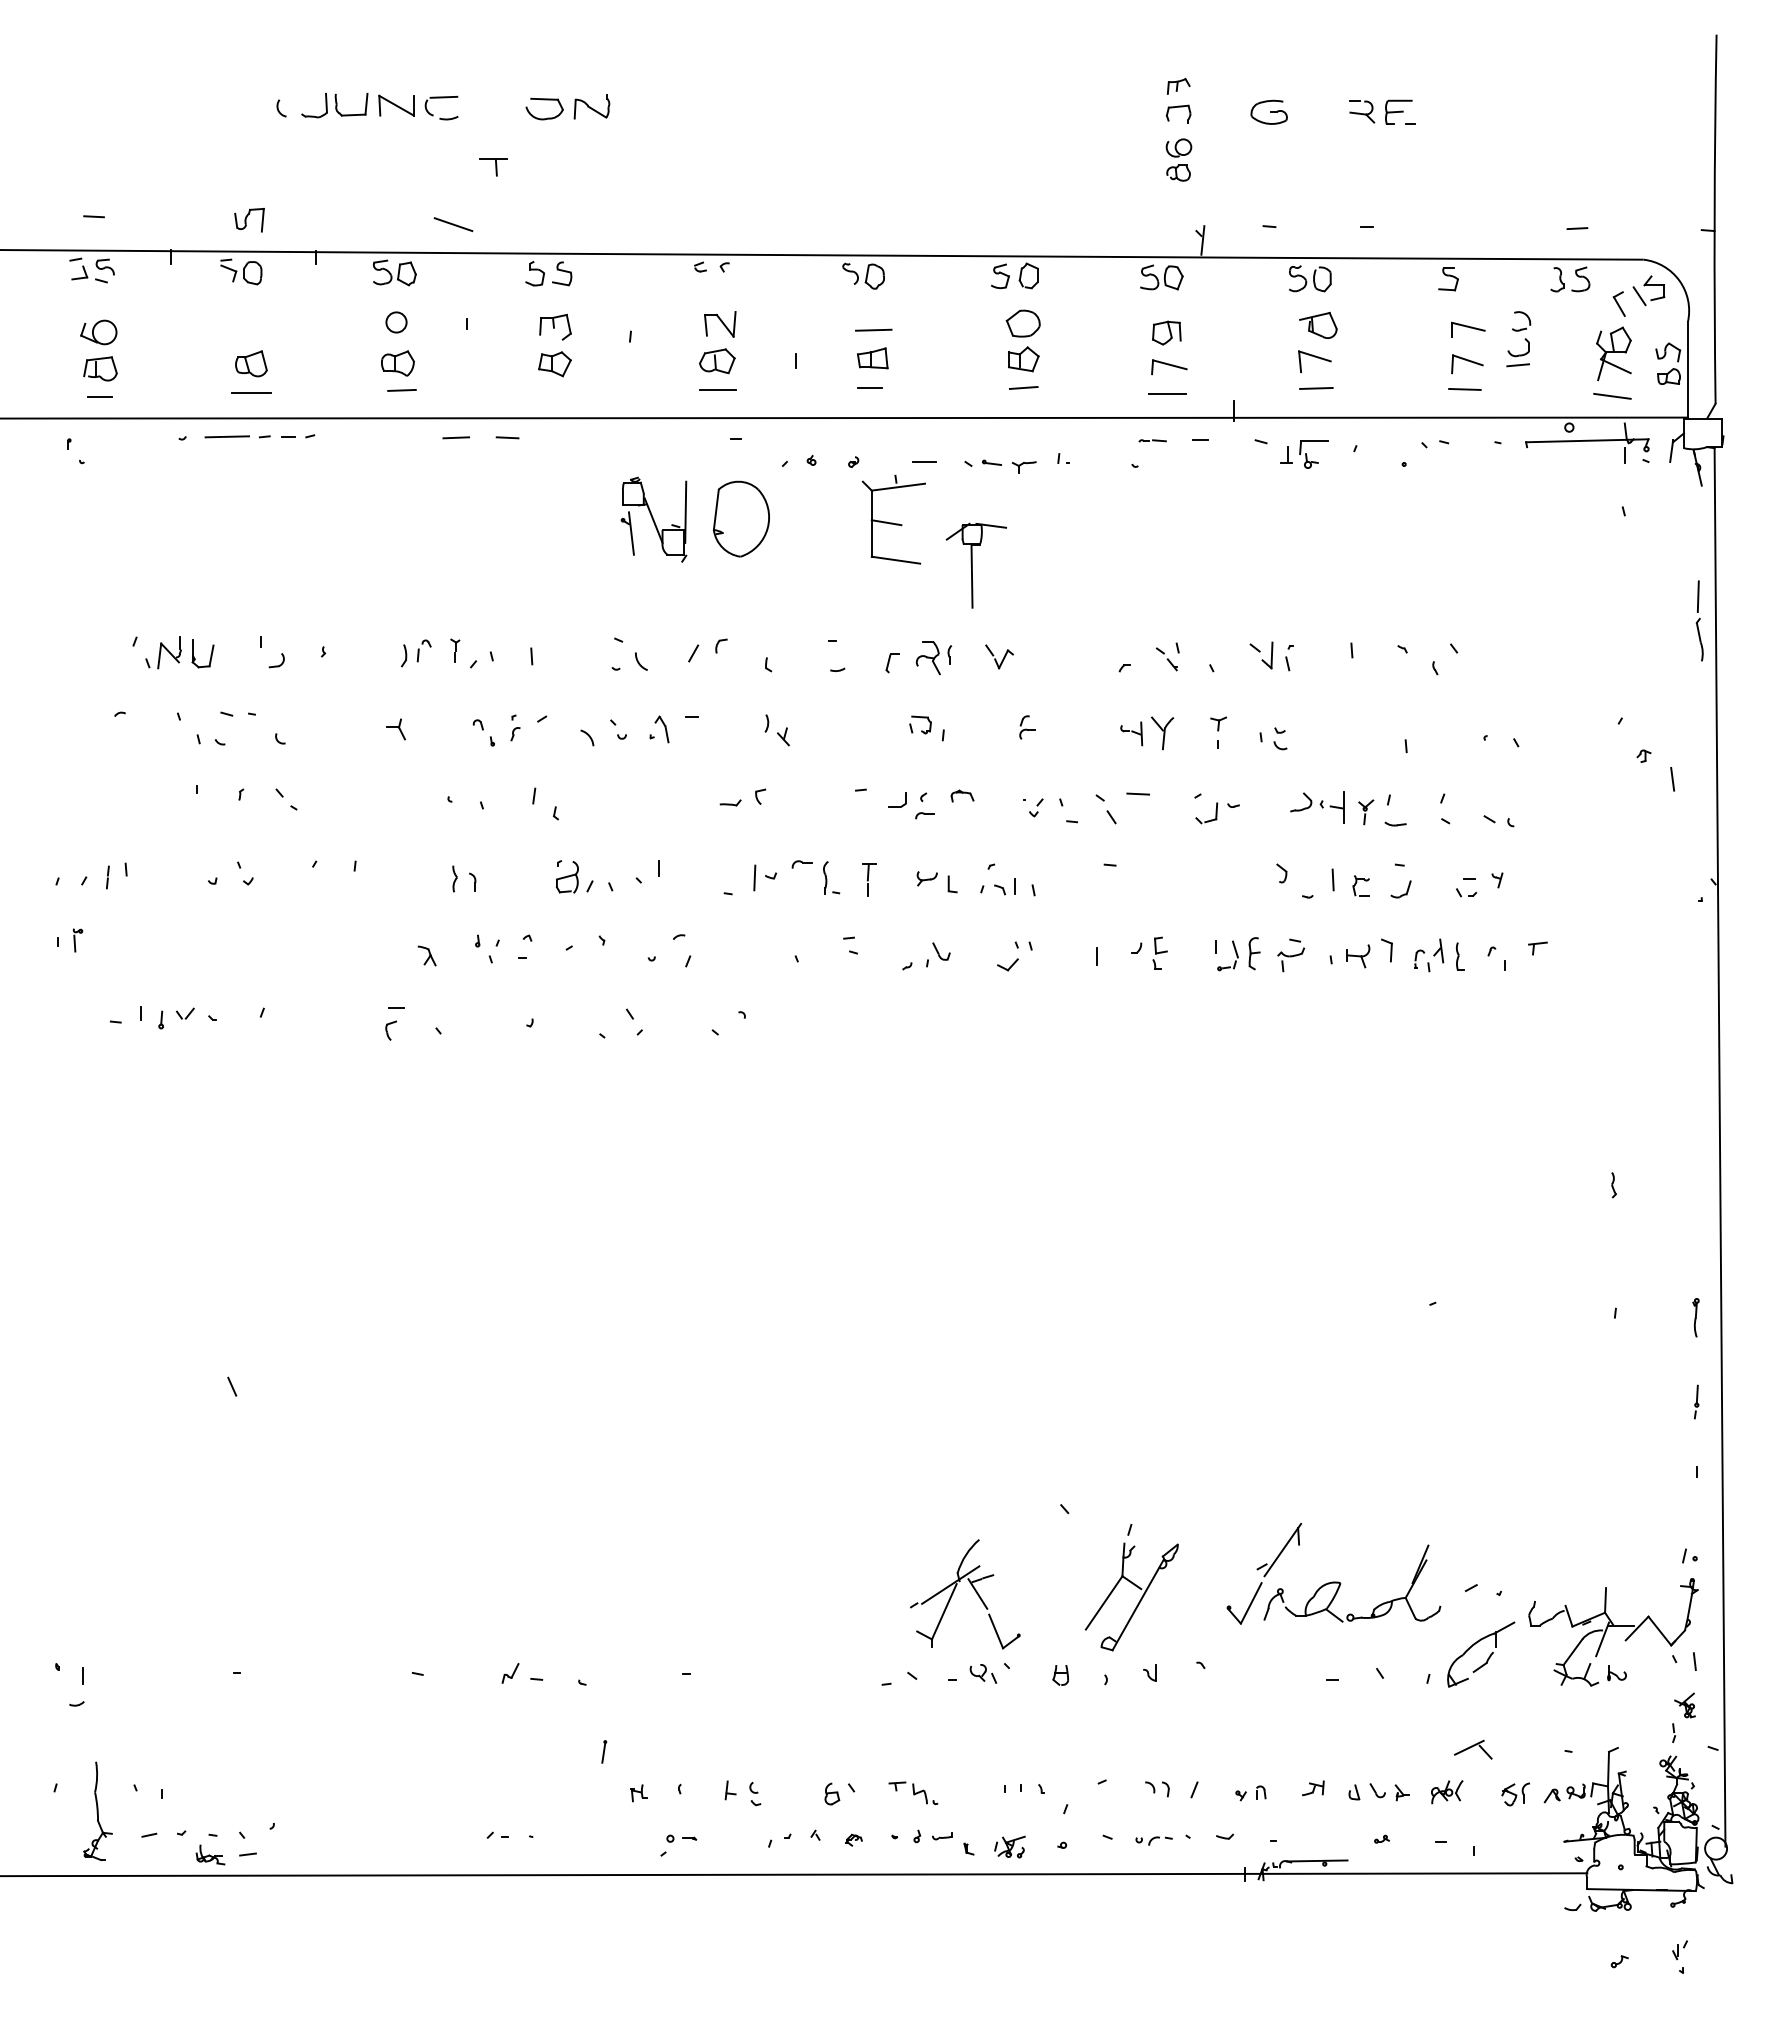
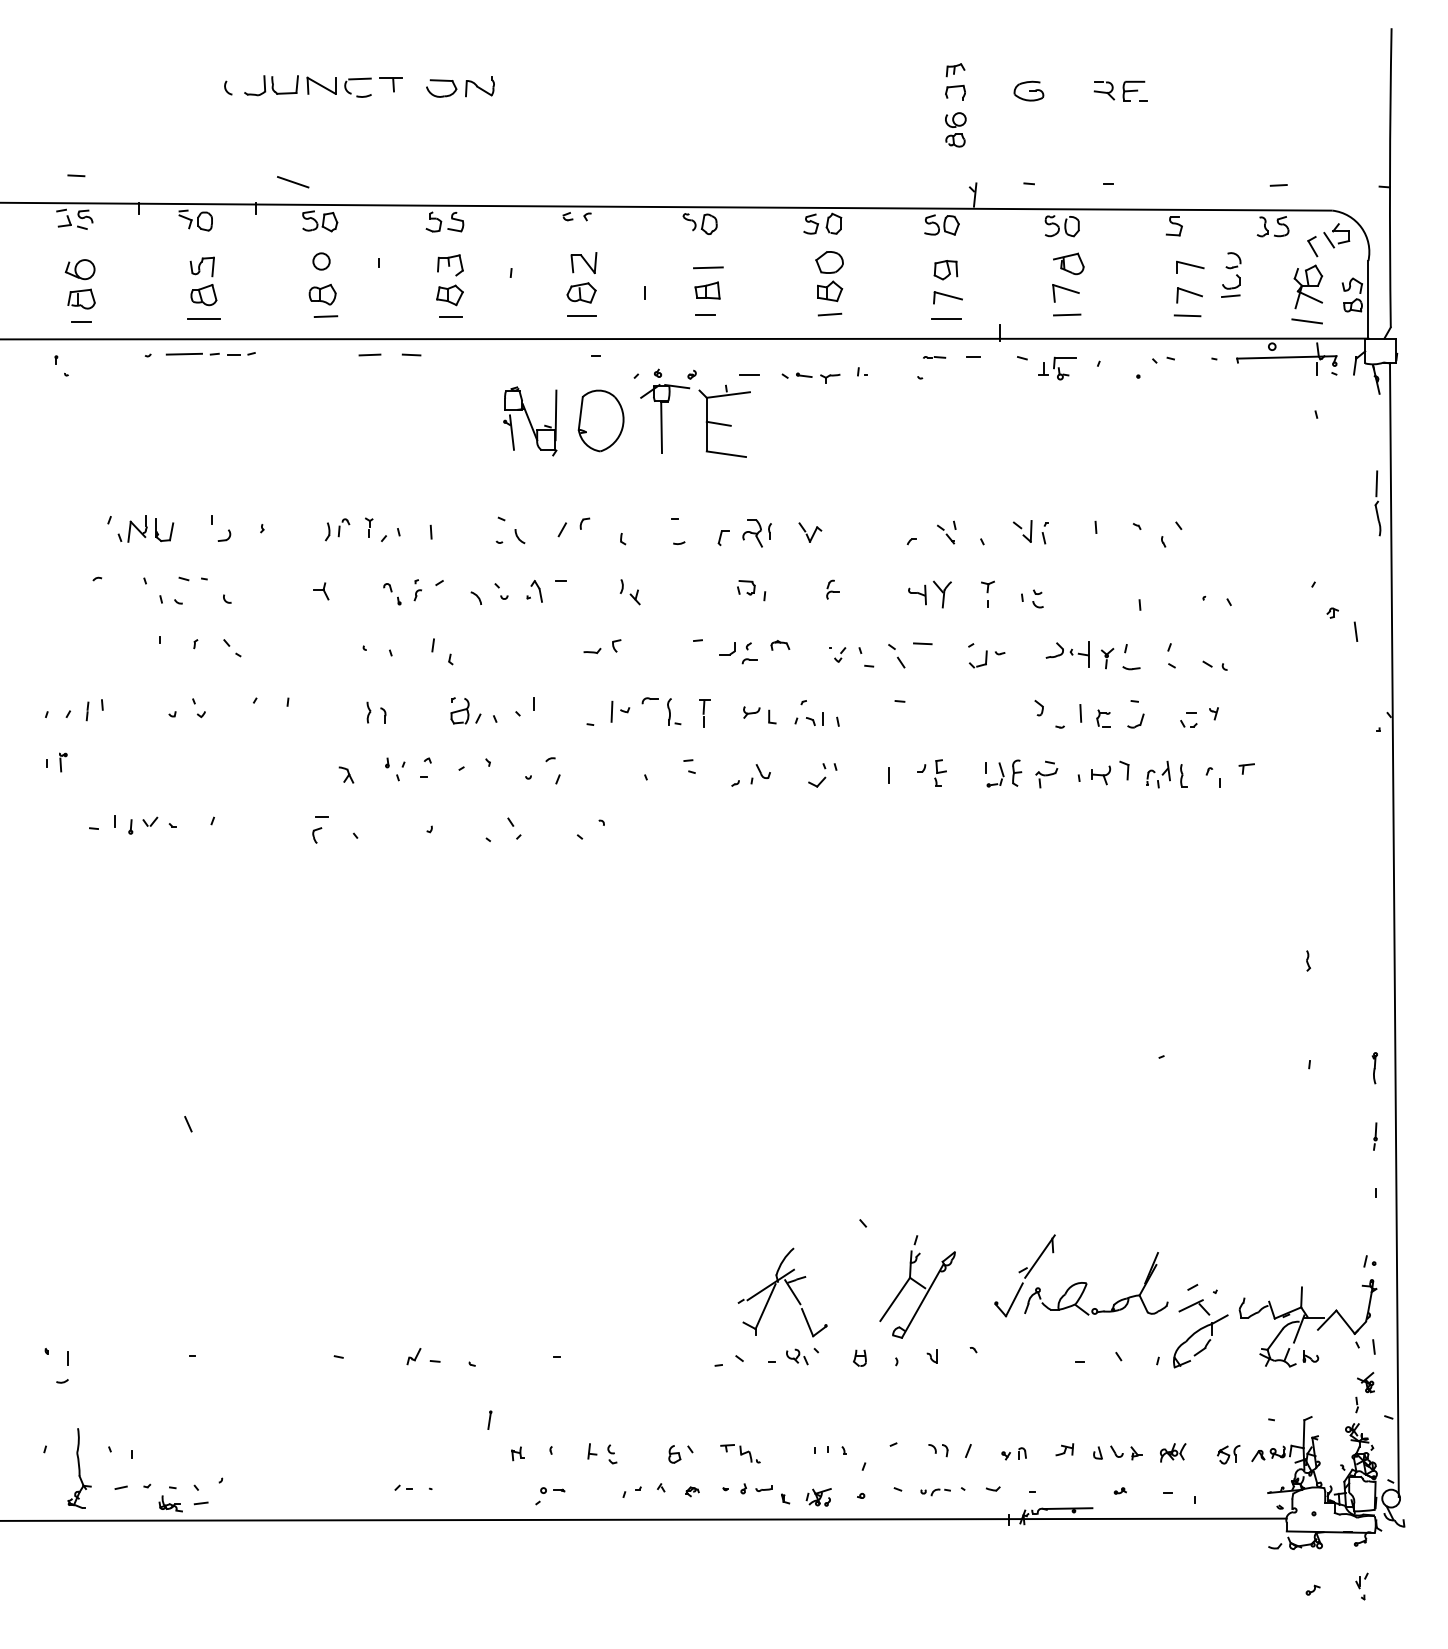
part: (493, 167) -> (391, 84), moved
part: (249, 220) -> (202, 267), moved
line: (453, 224) -> (293, 182), moved
line: (555, 390) -> (450, 316), added
part: (975, 565) -> (664, 418), moved
part: (1473, 1749) -> (1194, 1307), moved

